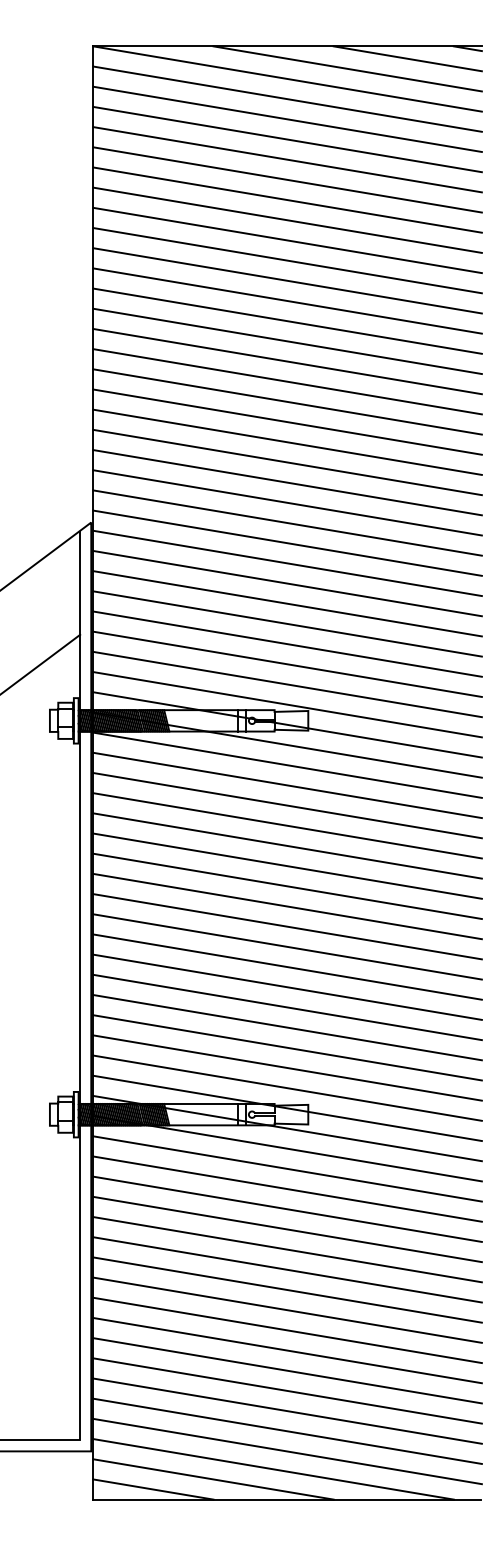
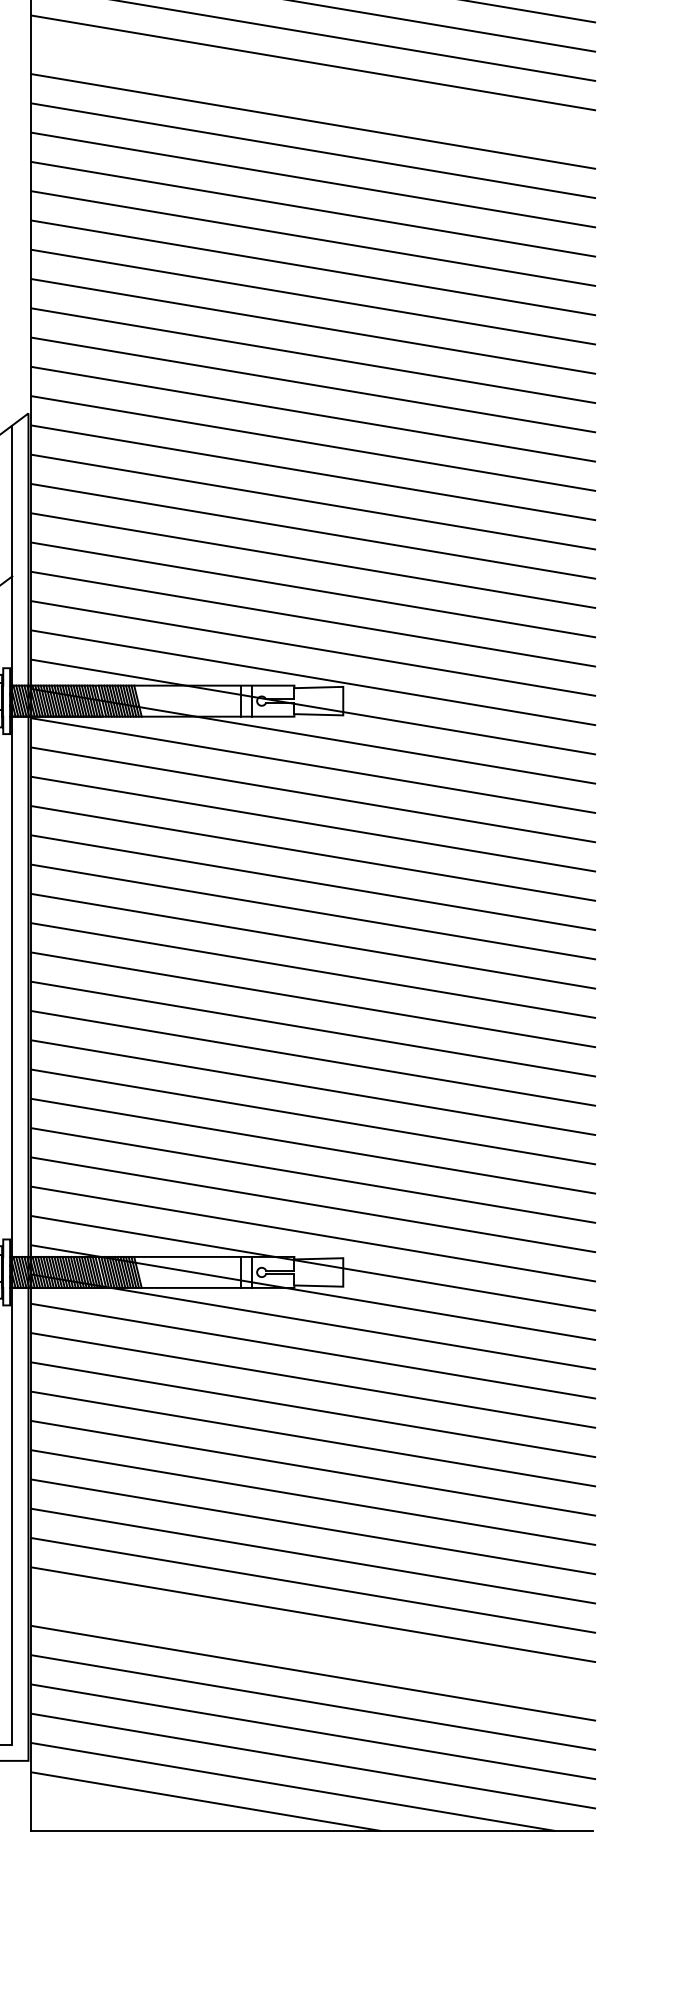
line: (287, 300) -> (313, 91), removed
line: (287, 1370) -> (313, 1643), removed
line: (153, 1489) -> (118, 1816), removed

